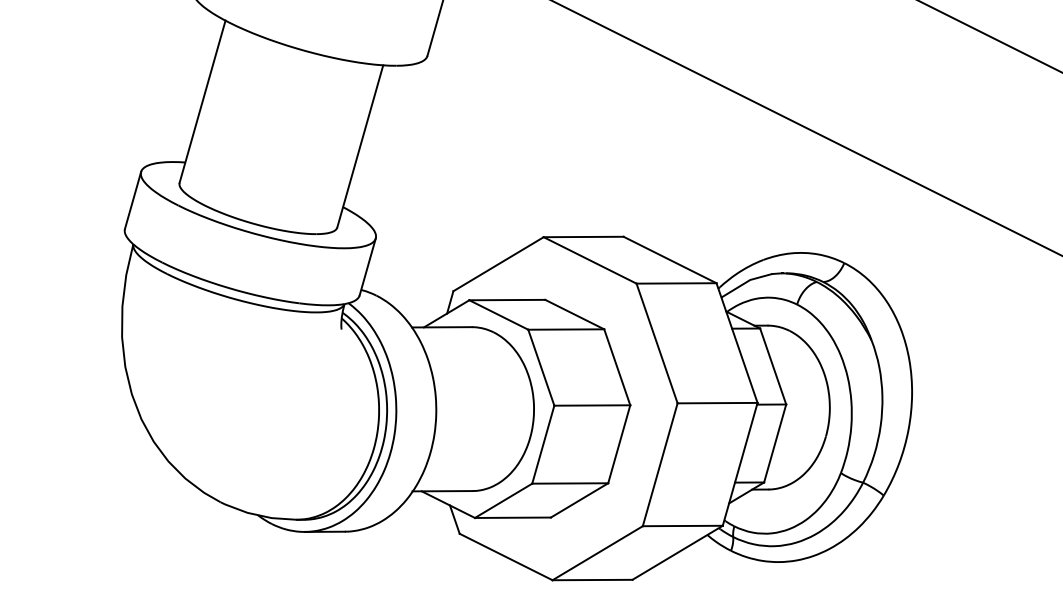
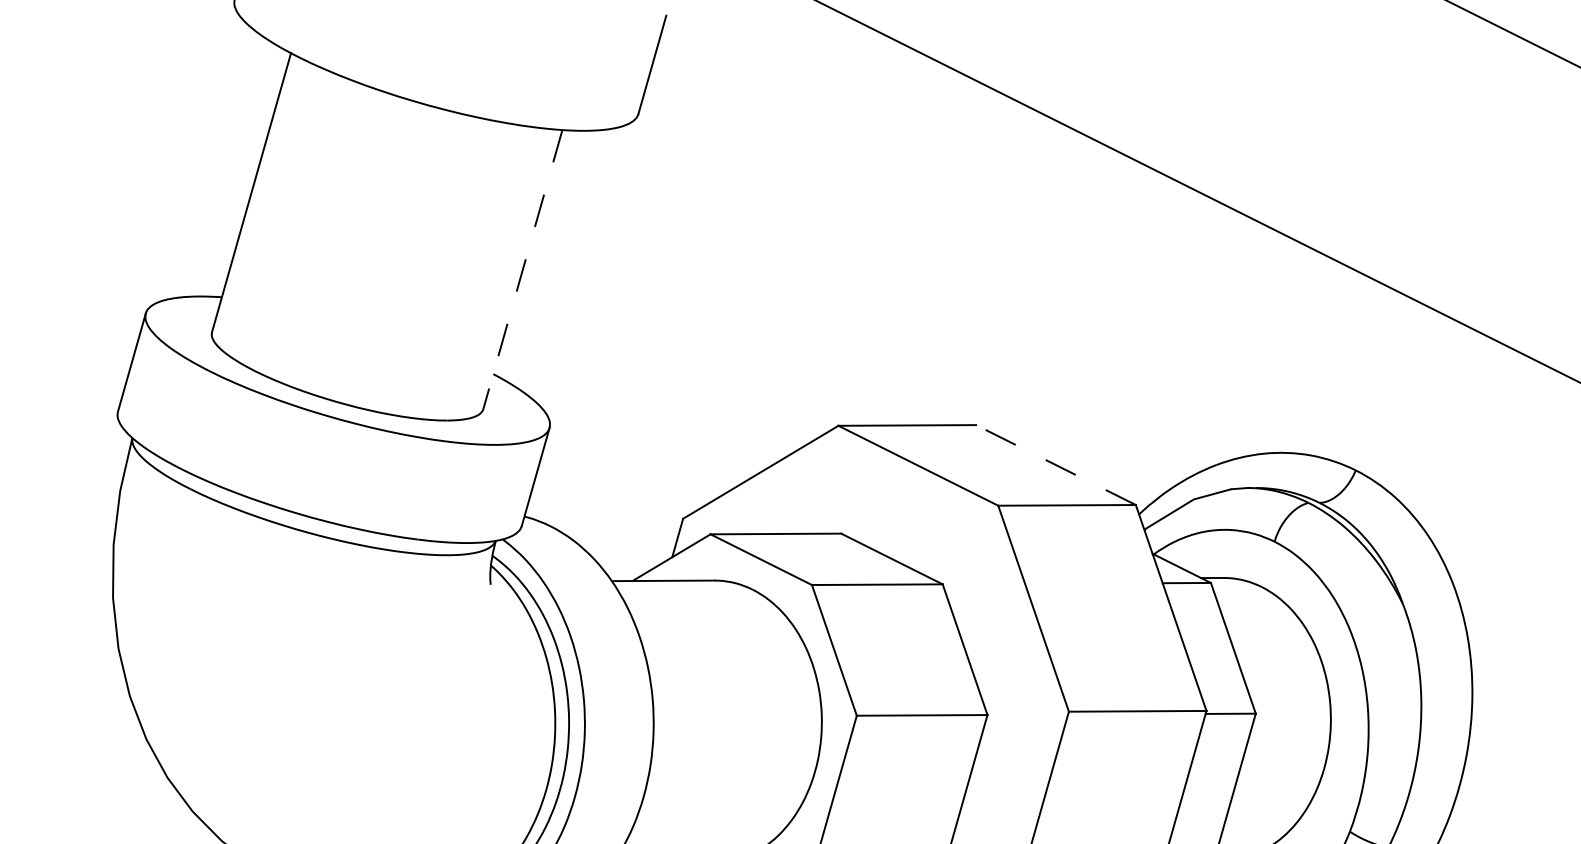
line: (360, 146) -> (523, 269), solid -> dashed
line: (670, 260) -> (1056, 465), solid -> dashed

